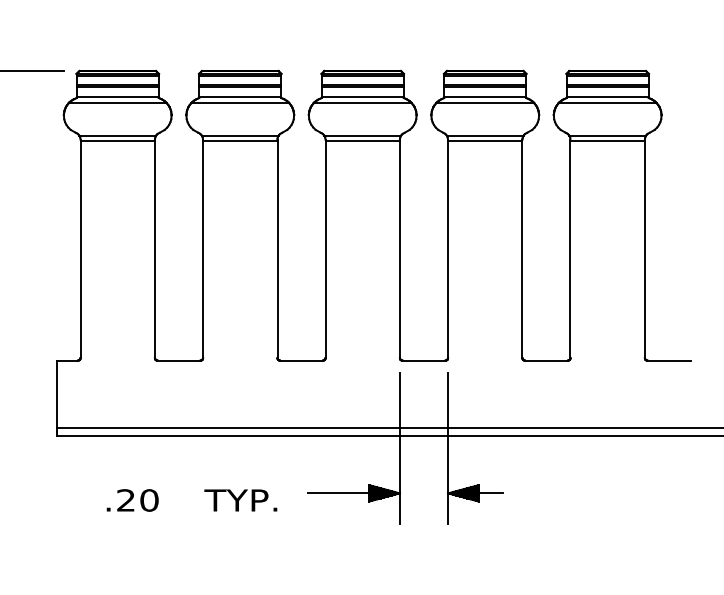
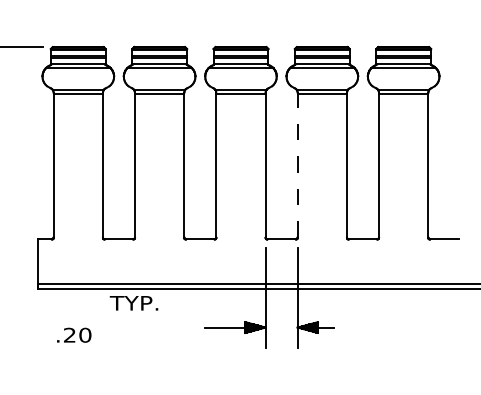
line: (447, 249) -> (297, 165), solid -> dashed
text: (133, 499) -> (74, 334), moved
text: (240, 500) -> (133, 303), moved

